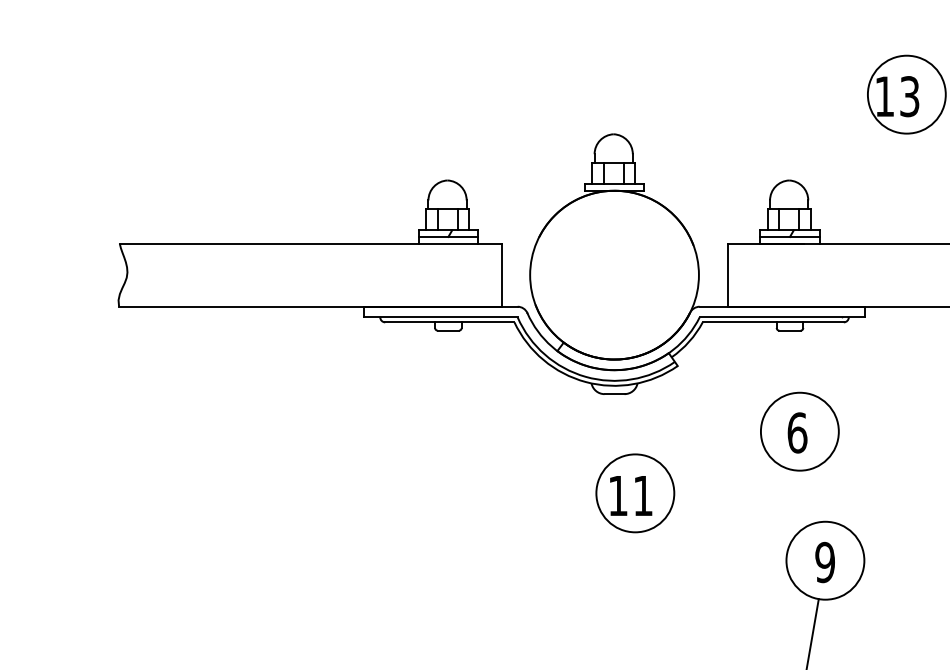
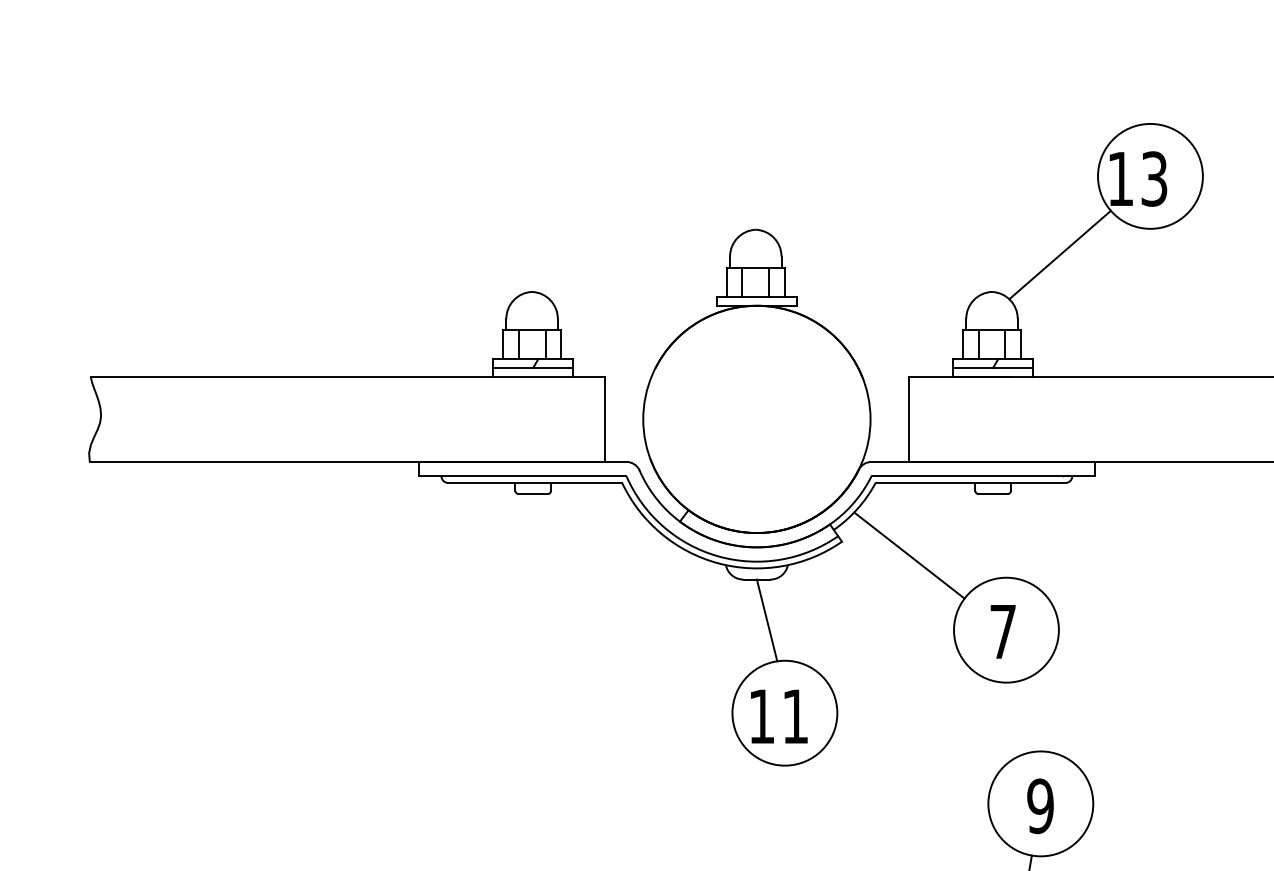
line: (839, 152) -> (1059, 254), added
line: (727, 376) -> (908, 555), added
line: (621, 424) -> (766, 620), added
text: (797, 432) -> (1003, 631), 6 -> 7

